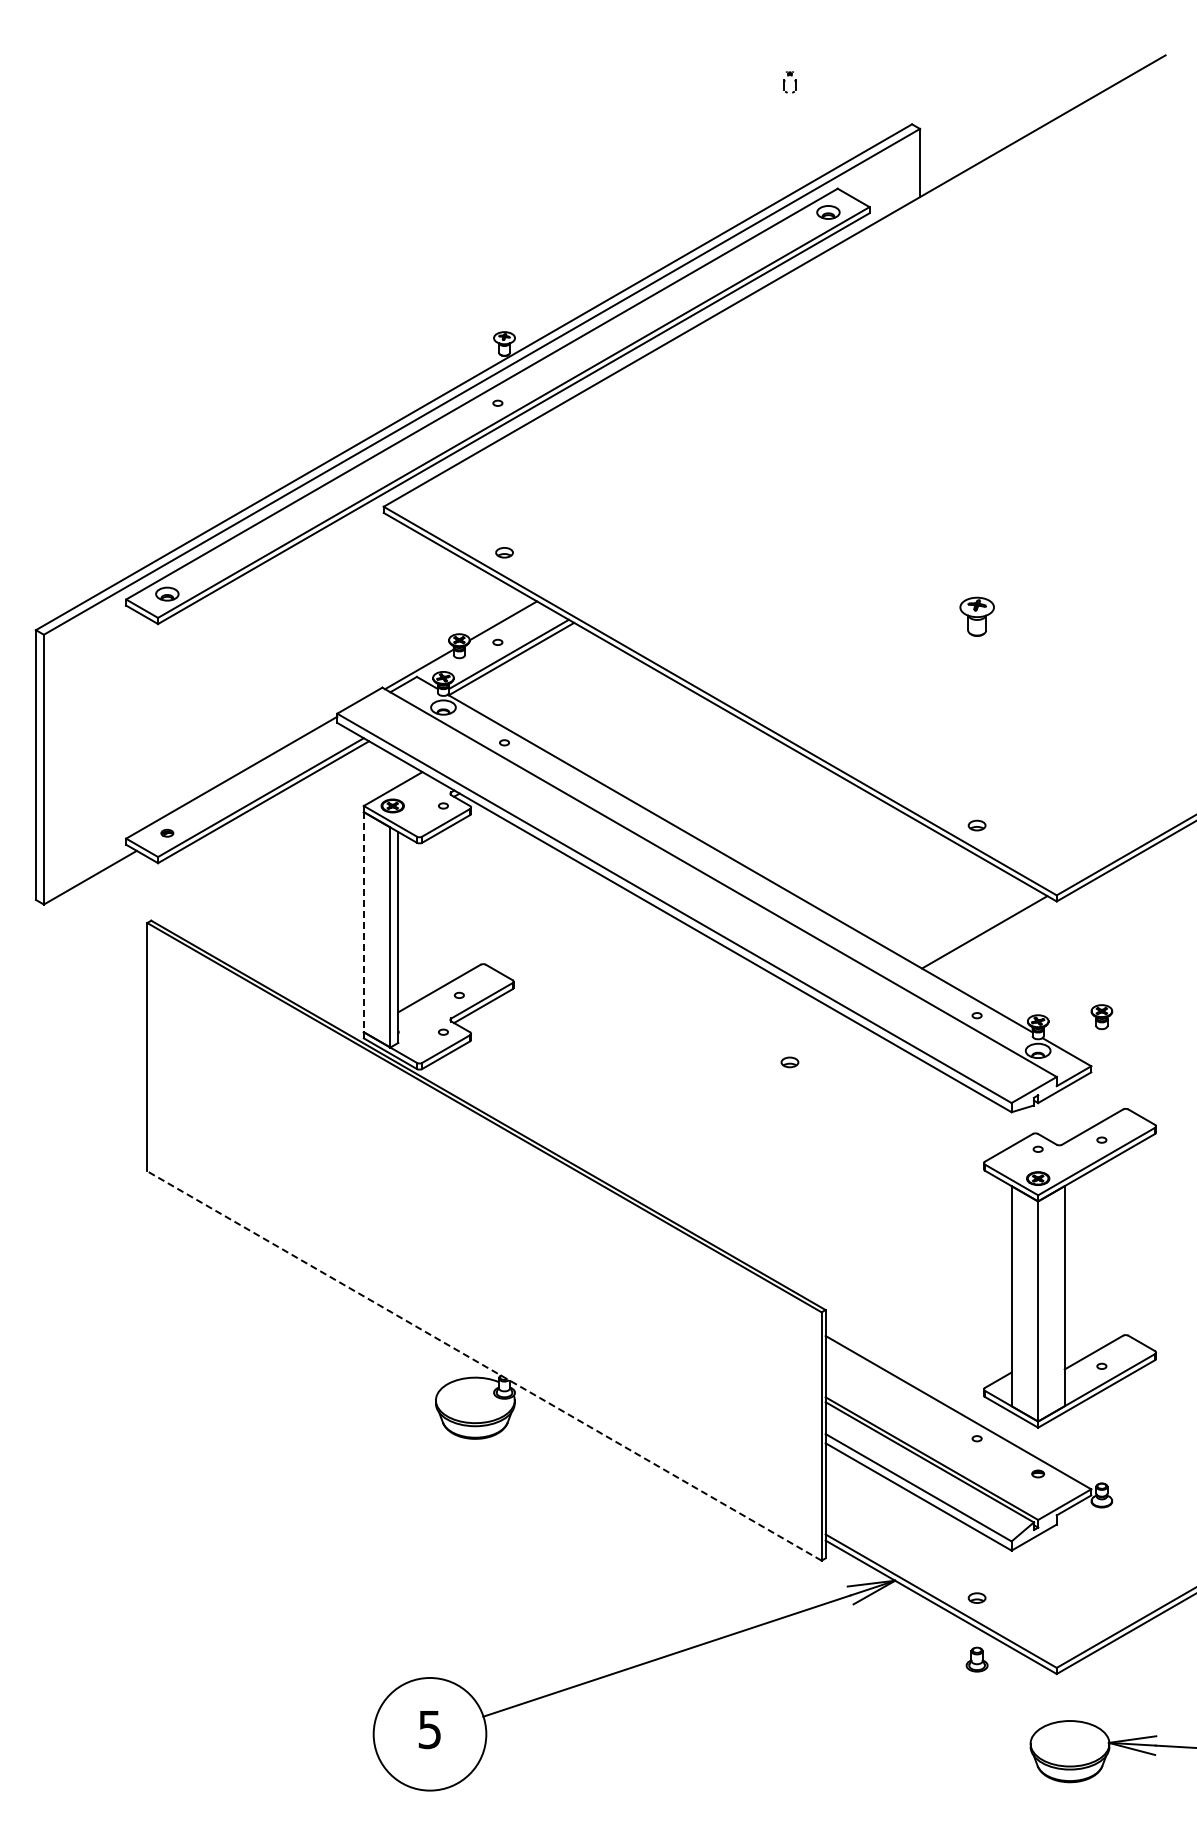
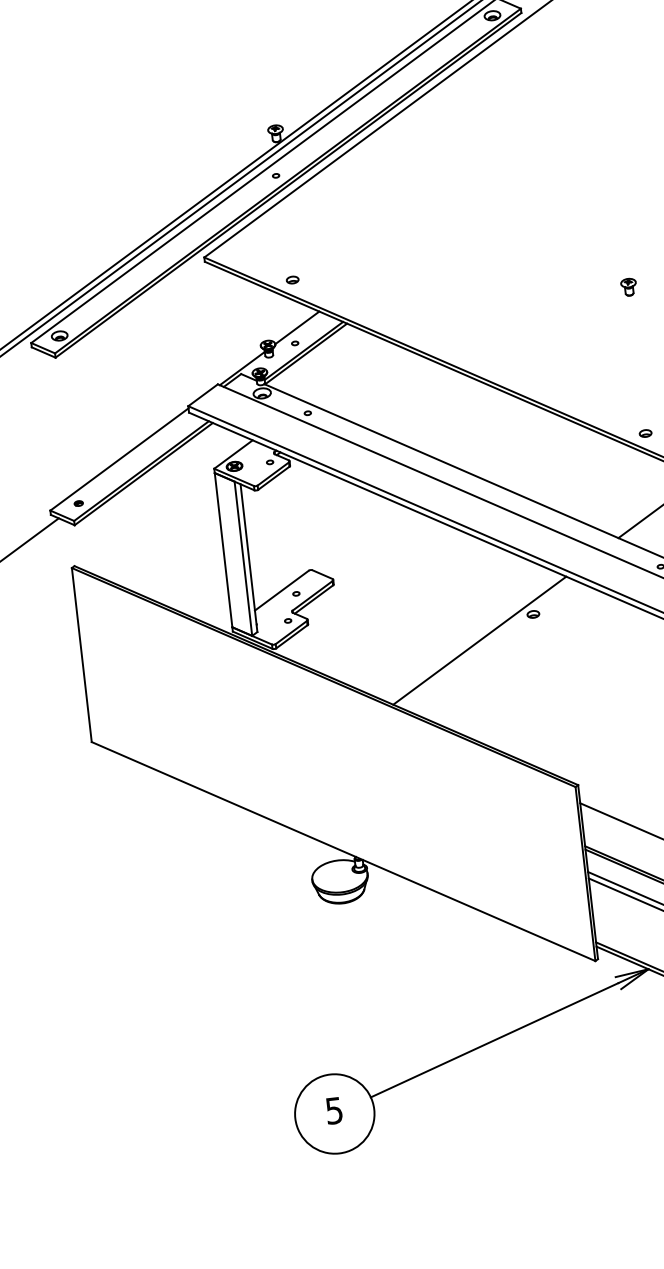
part: (976, 616) -> (628, 287), size x0.62
line: (363, 922) -> (223, 550), dashed -> solid
line: (710, 1090) -> (479, 640), added
line: (484, 1365) -> (343, 851), dashed -> solid

